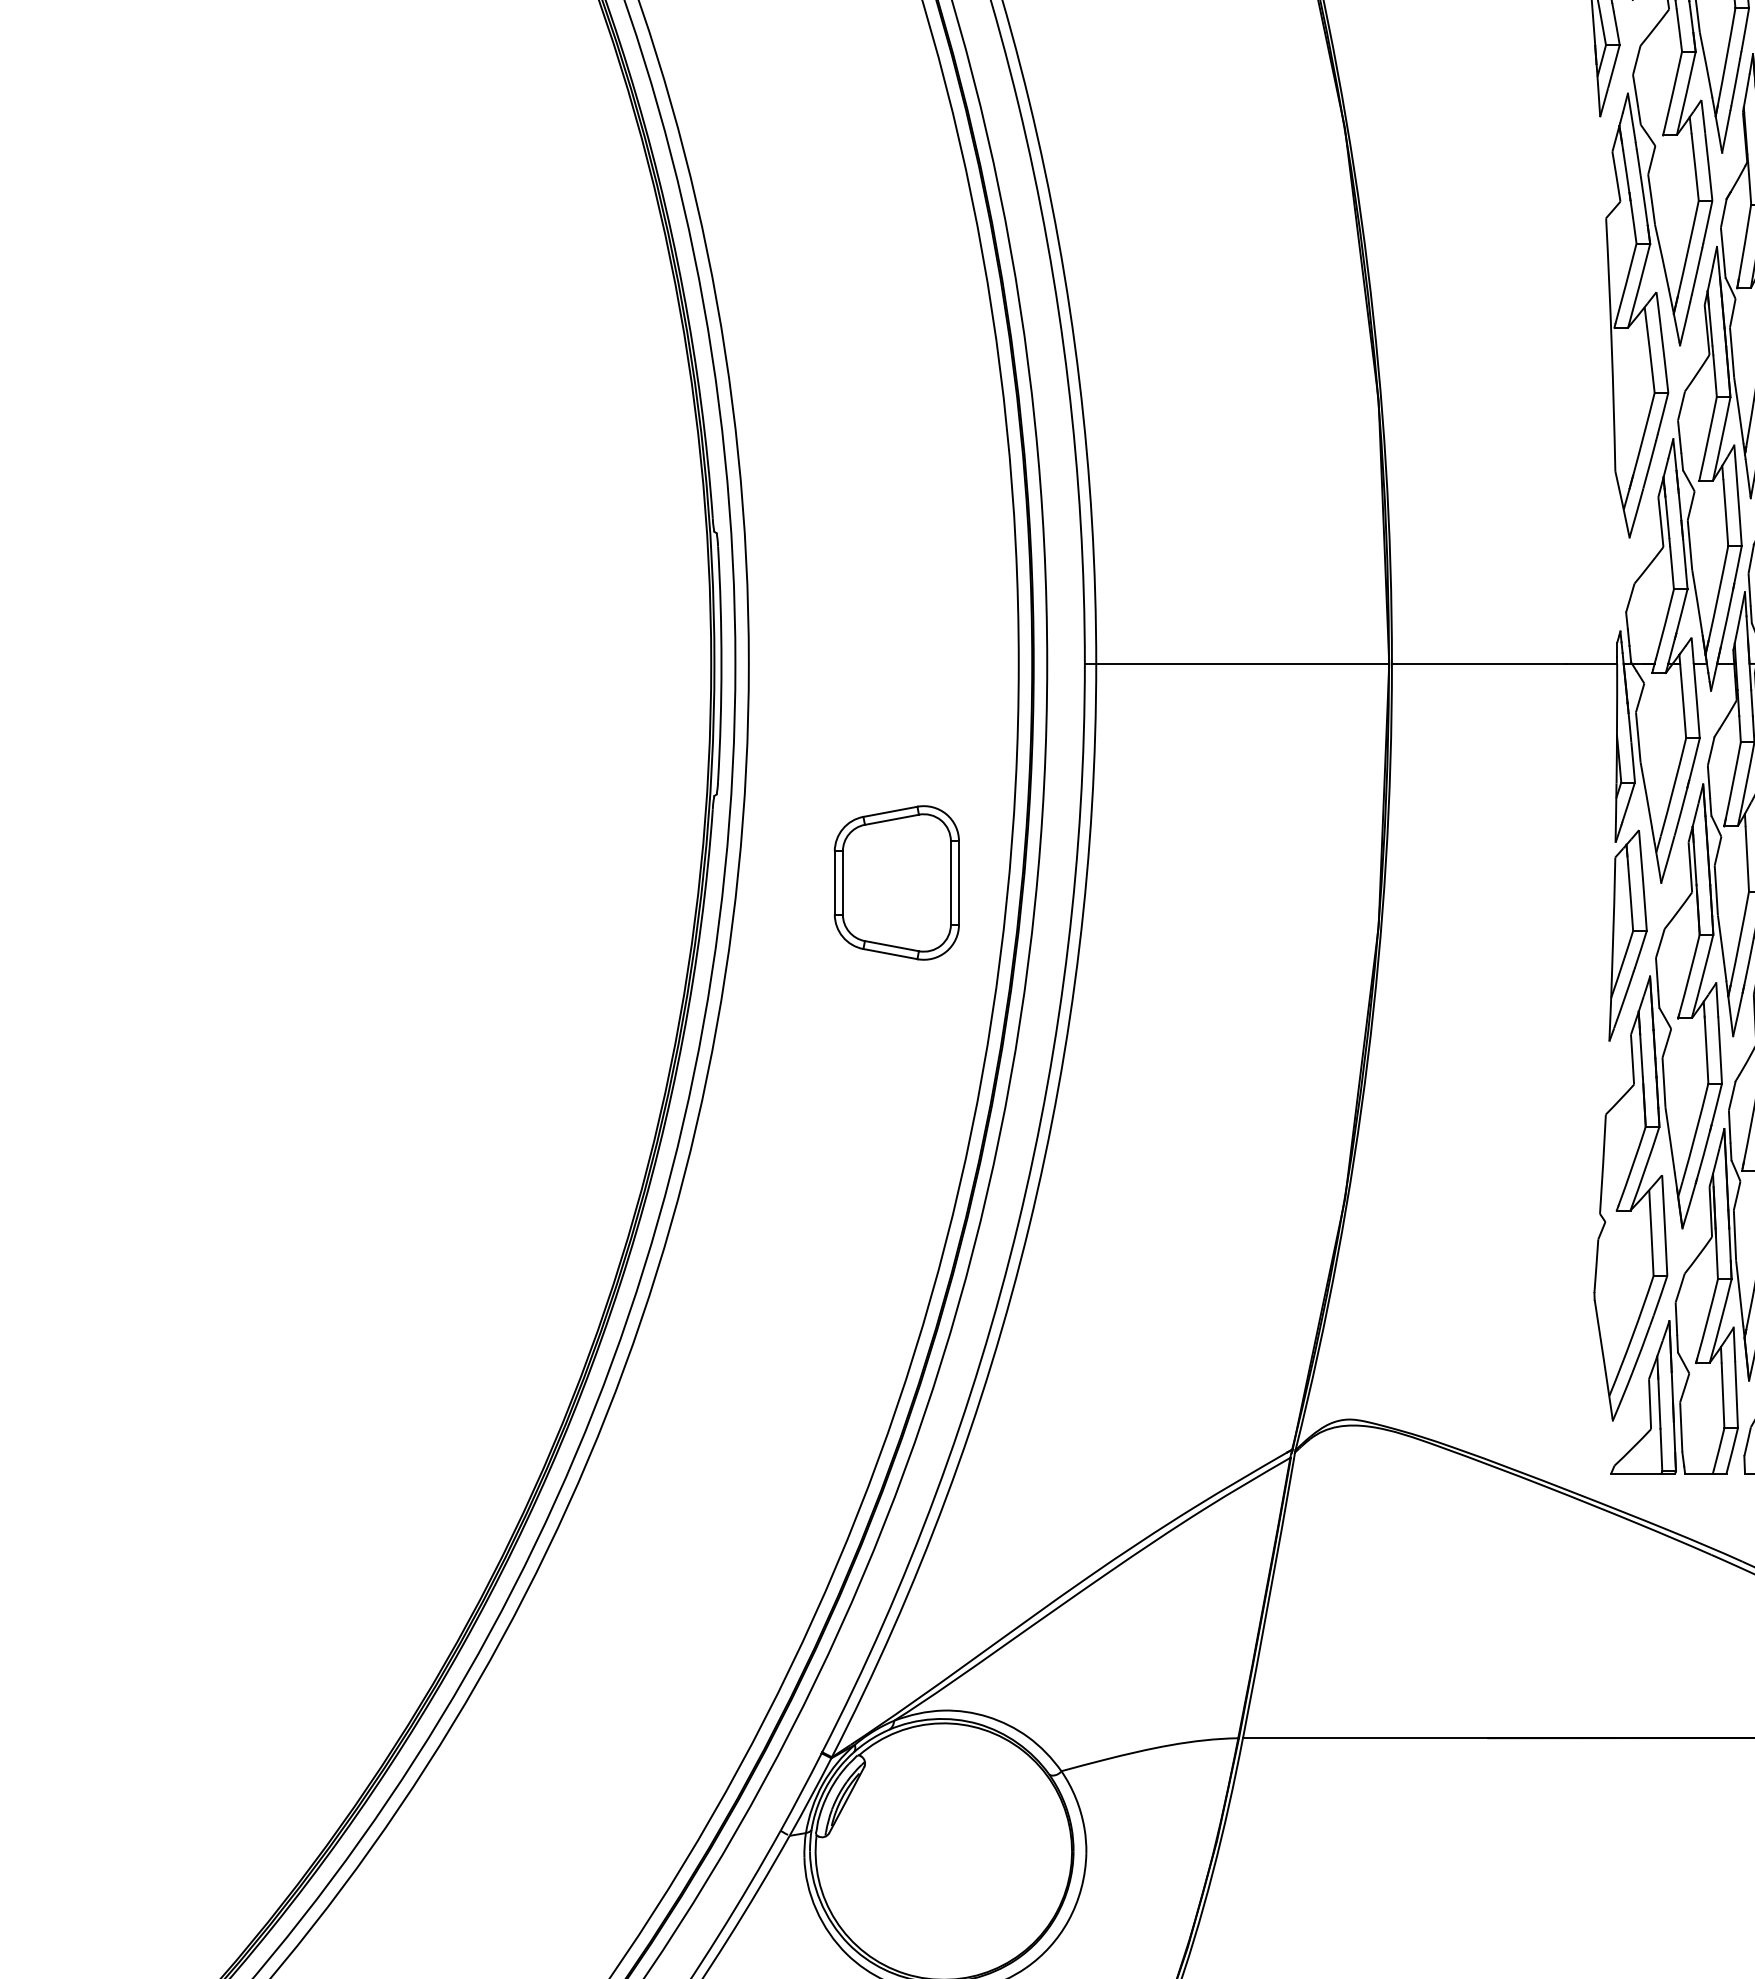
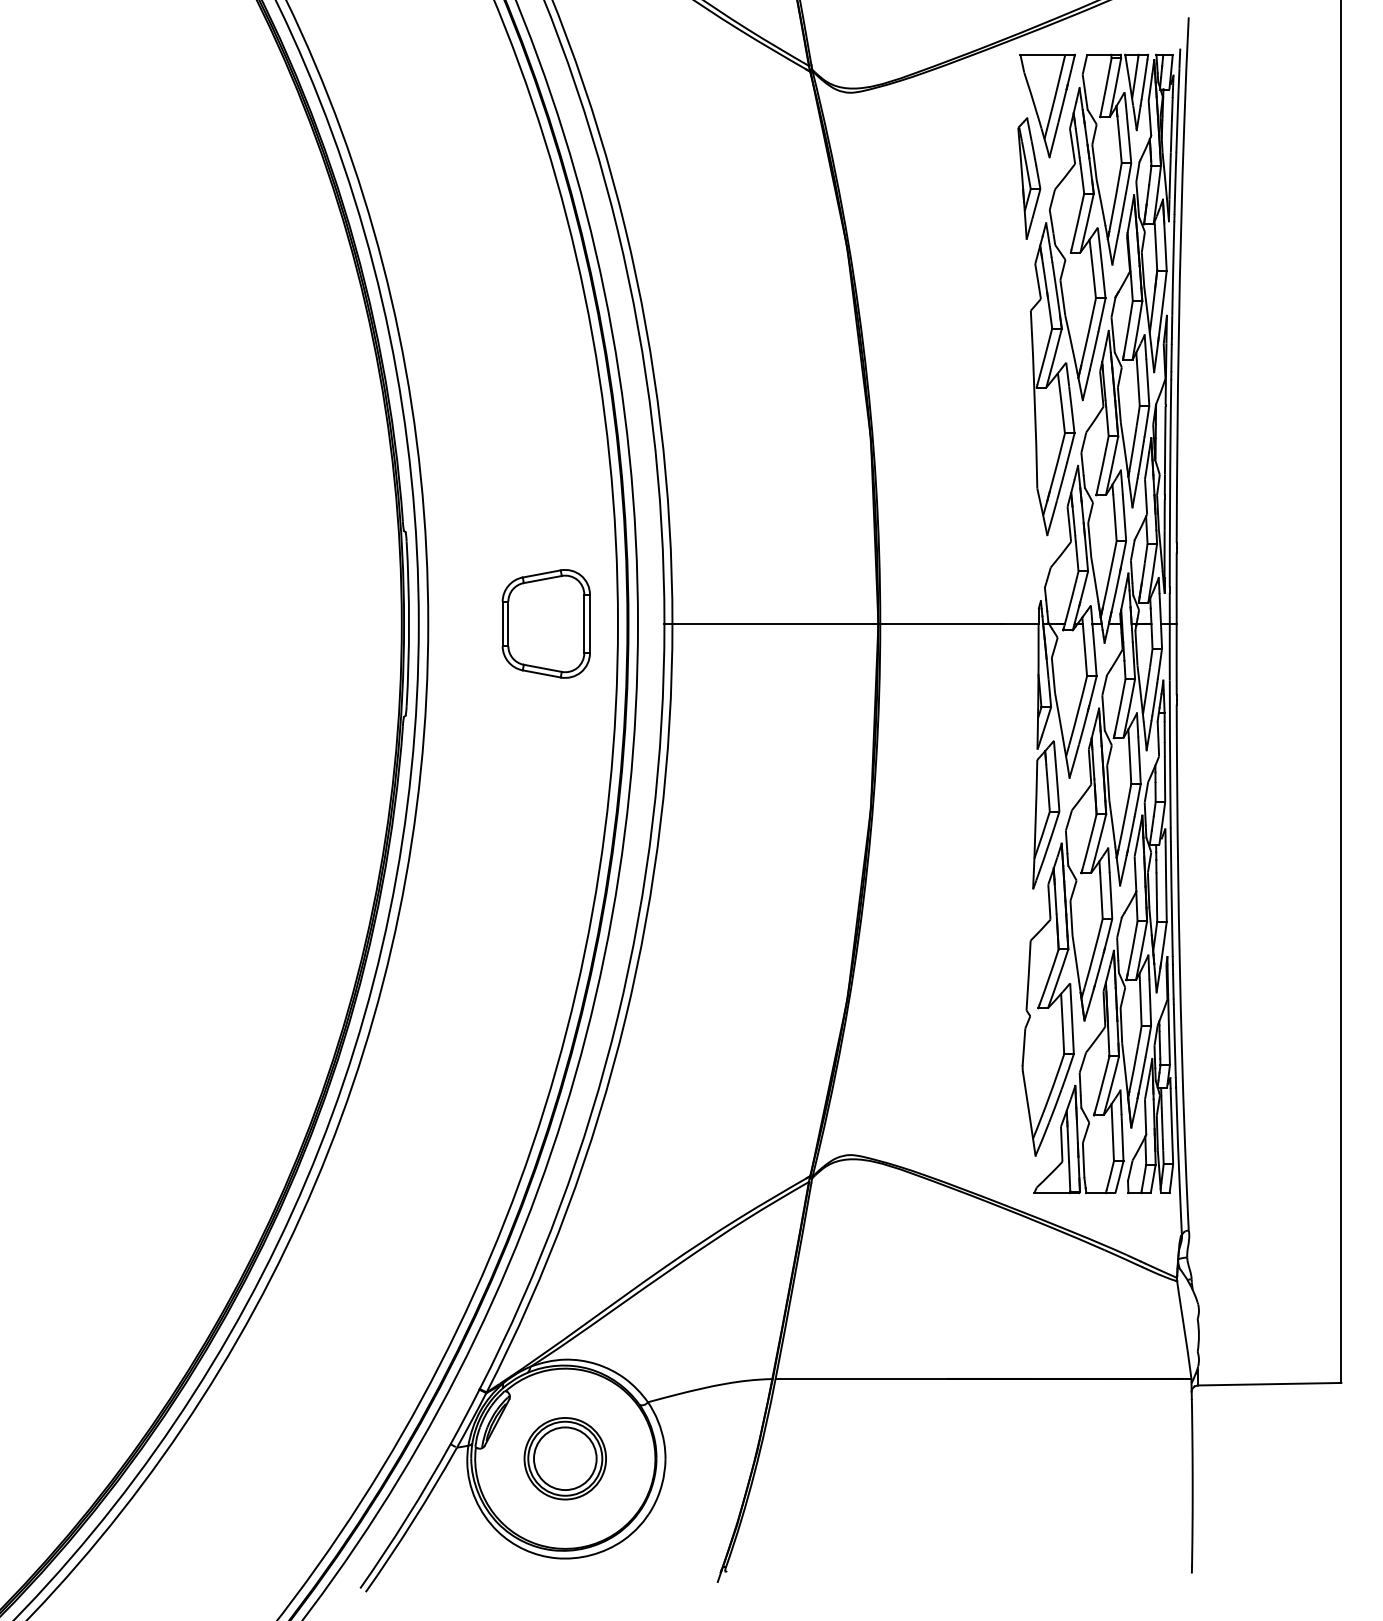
part: (895, 882) -> (545, 623), moved
part: (942, 1851) -> (564, 1458), added

